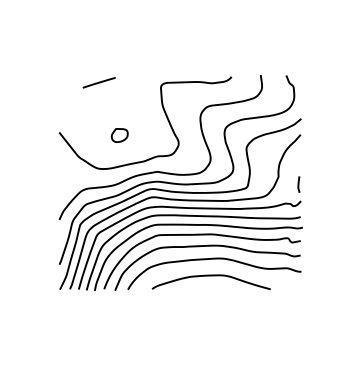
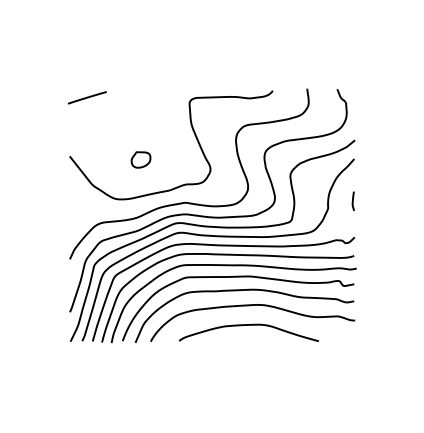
line: (98, 82) -> (86, 97), moved
line: (298, 184) -> (352, 201), moved

